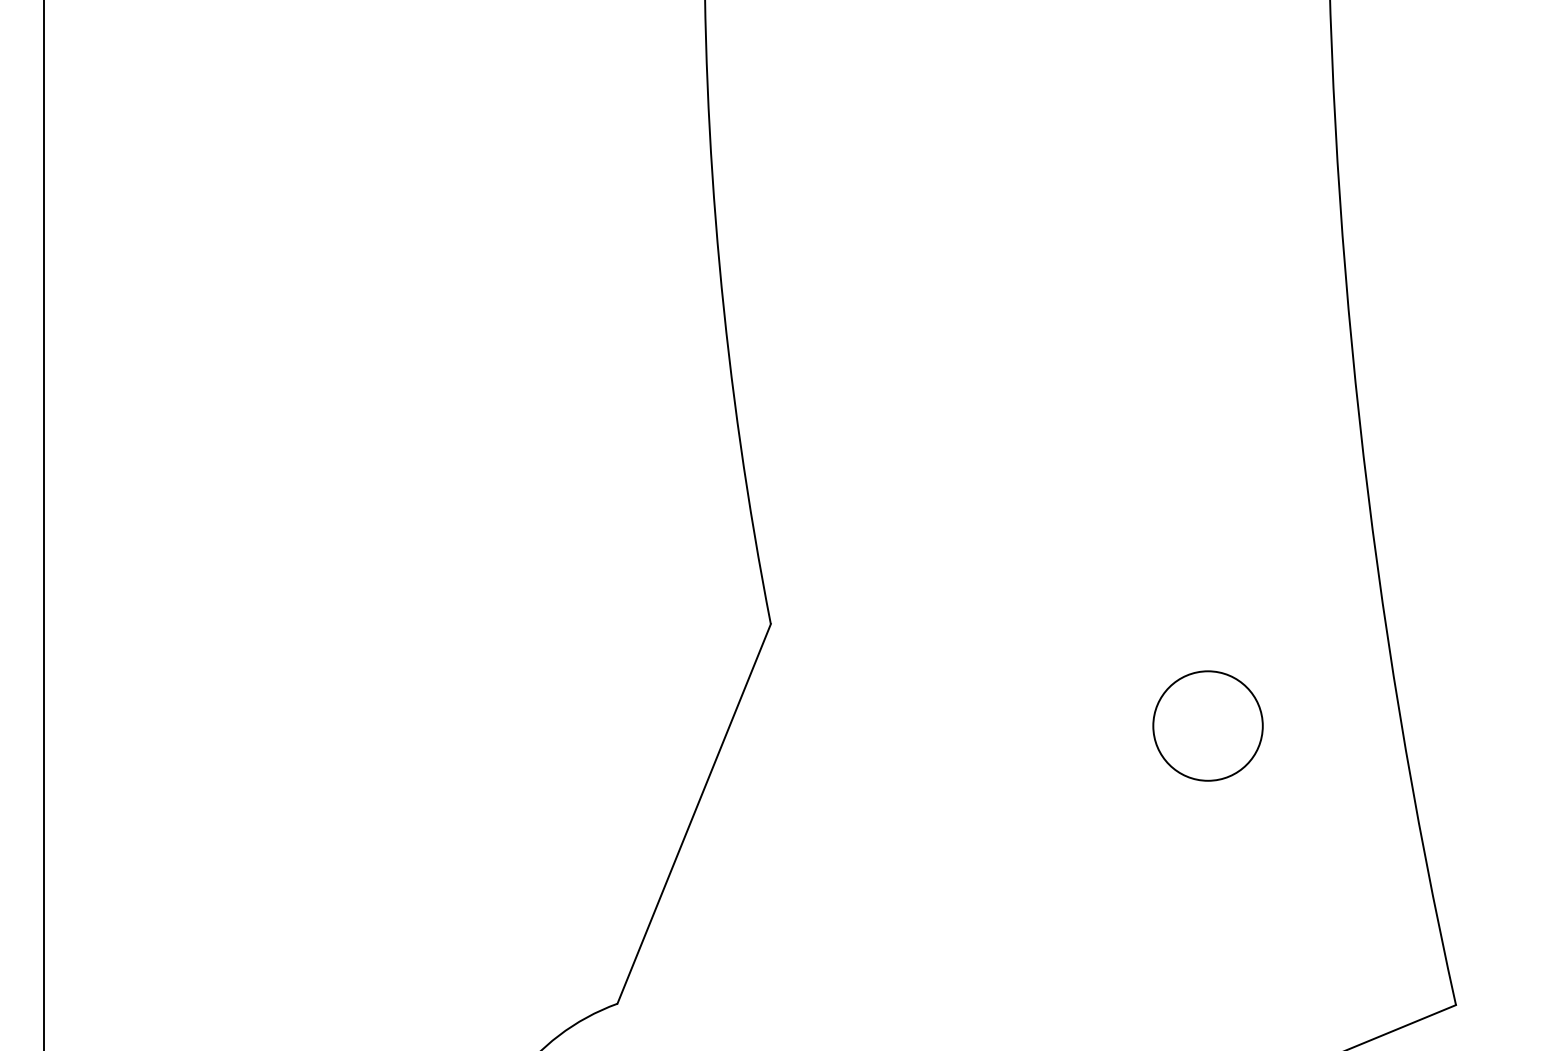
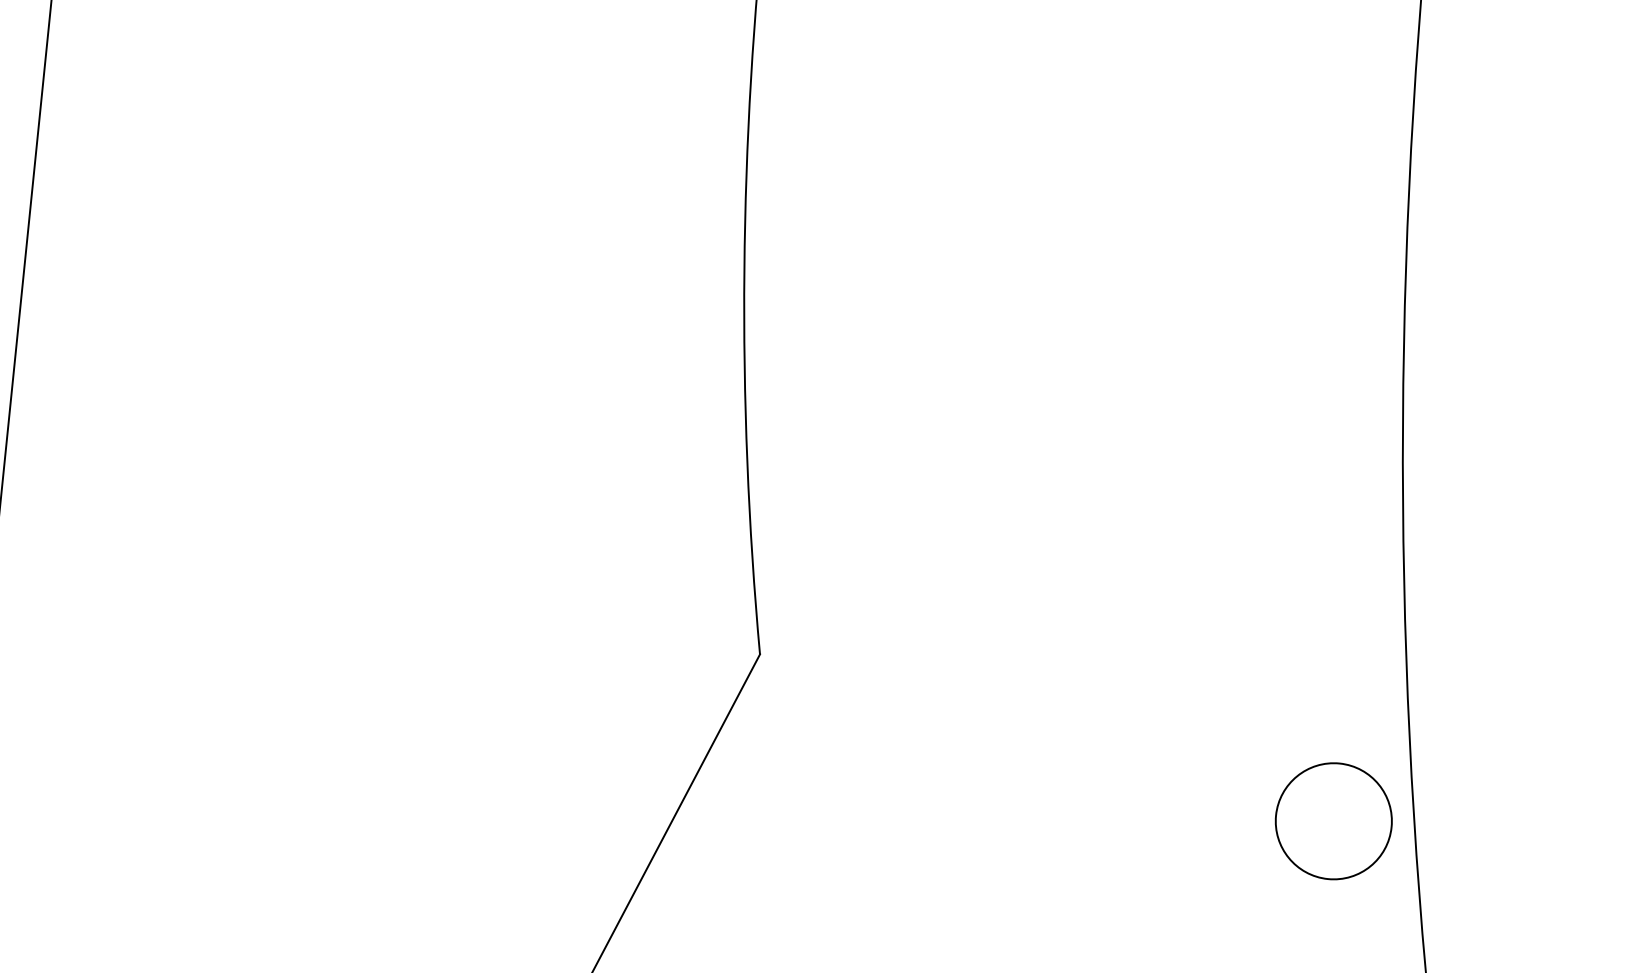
circle: (1207, 725) -> (1333, 820), moved

